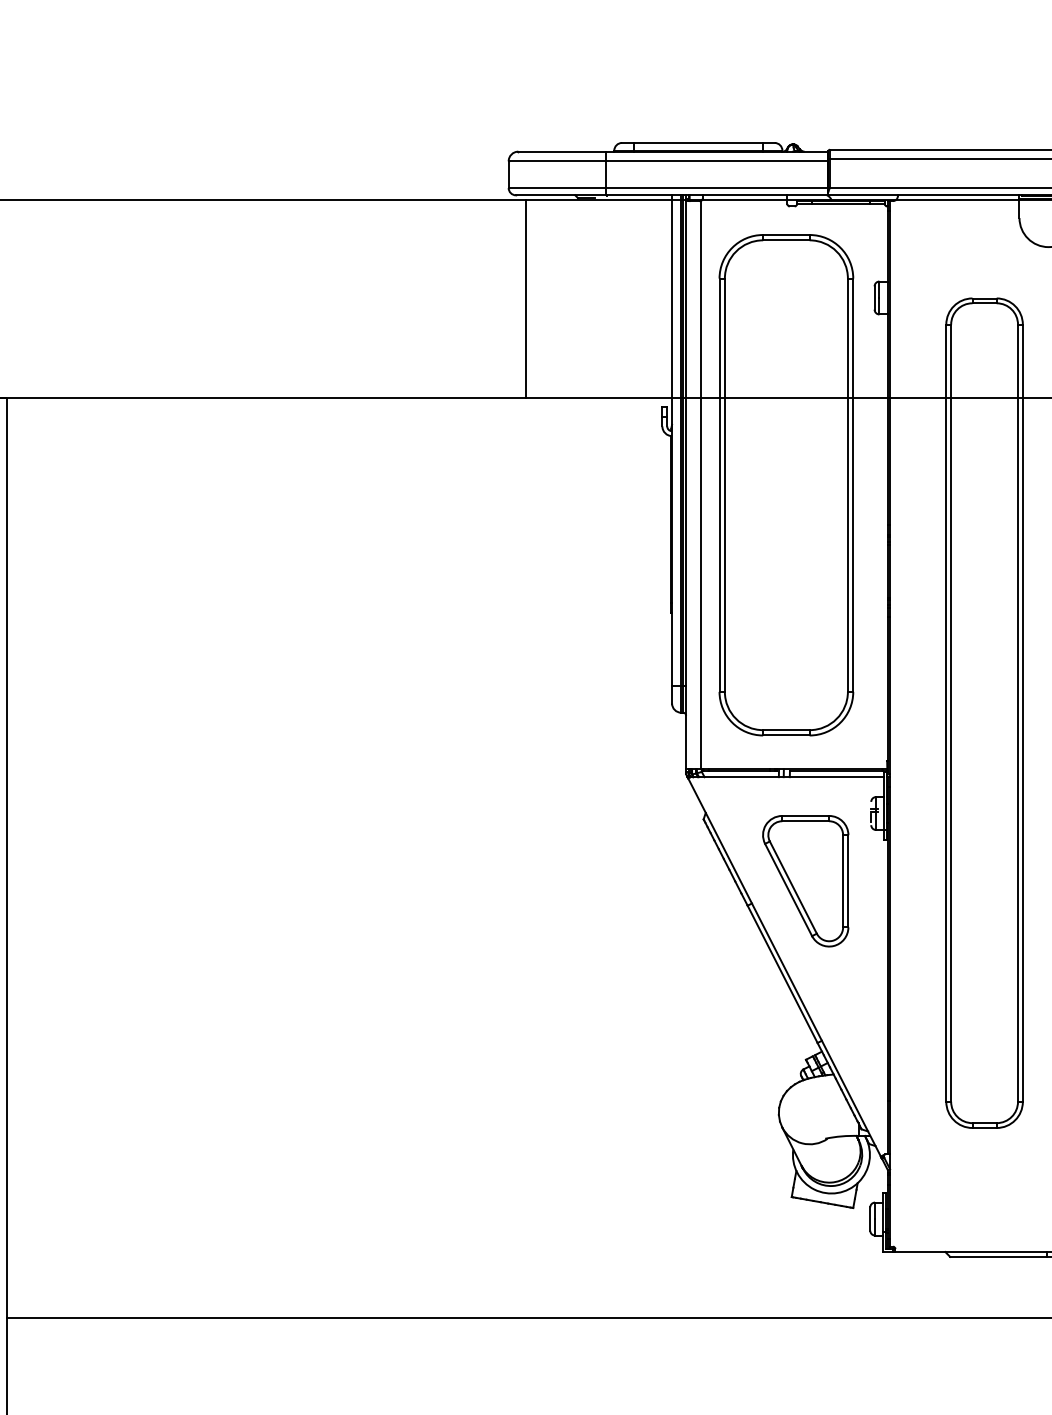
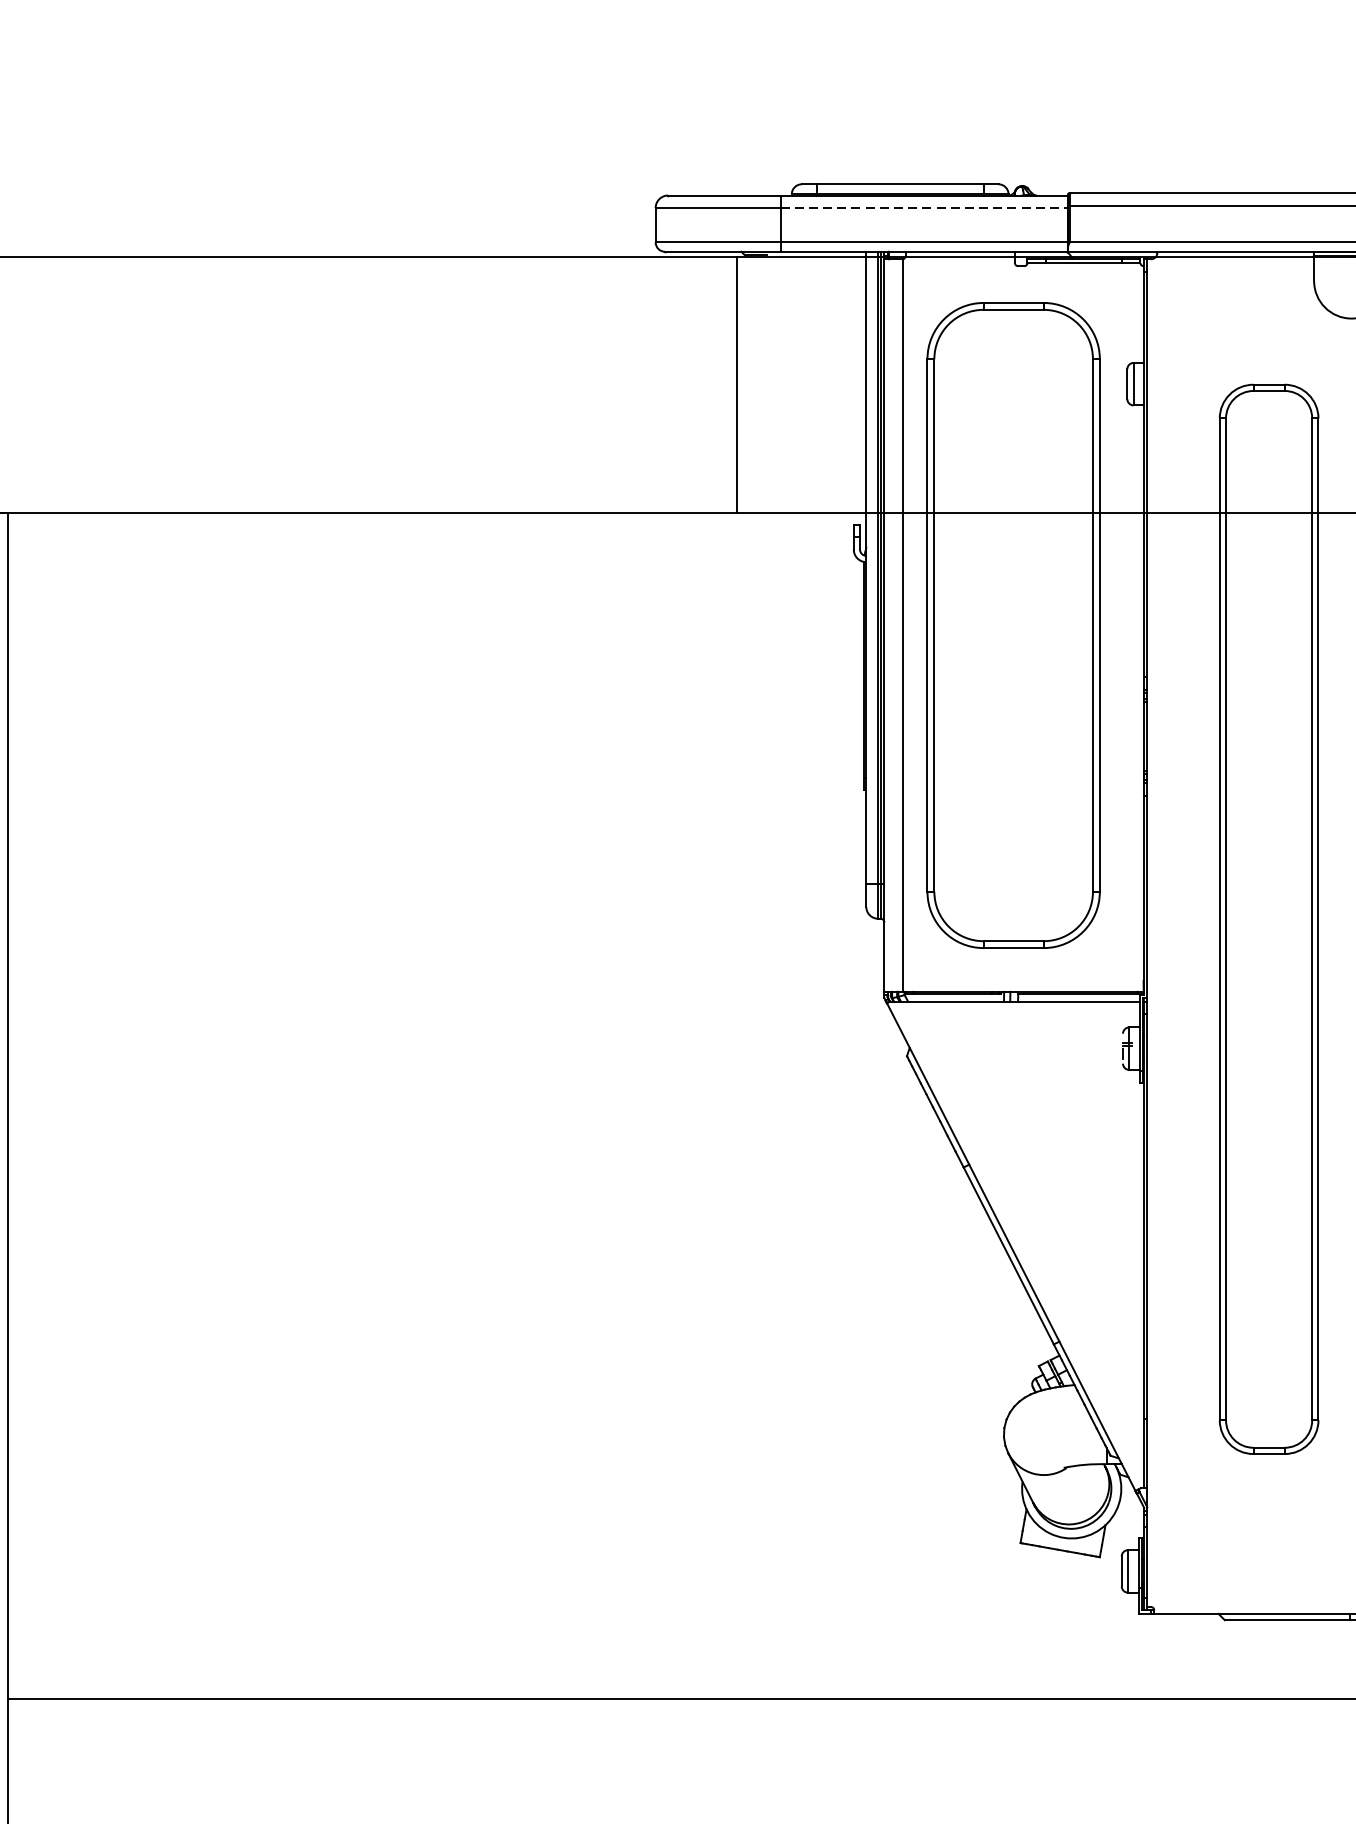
line: (717, 161) -> (924, 208), solid -> dashed
line: (526, 298) -> (737, 384), moved
part: (805, 881) -> (1038, 1136), removed

